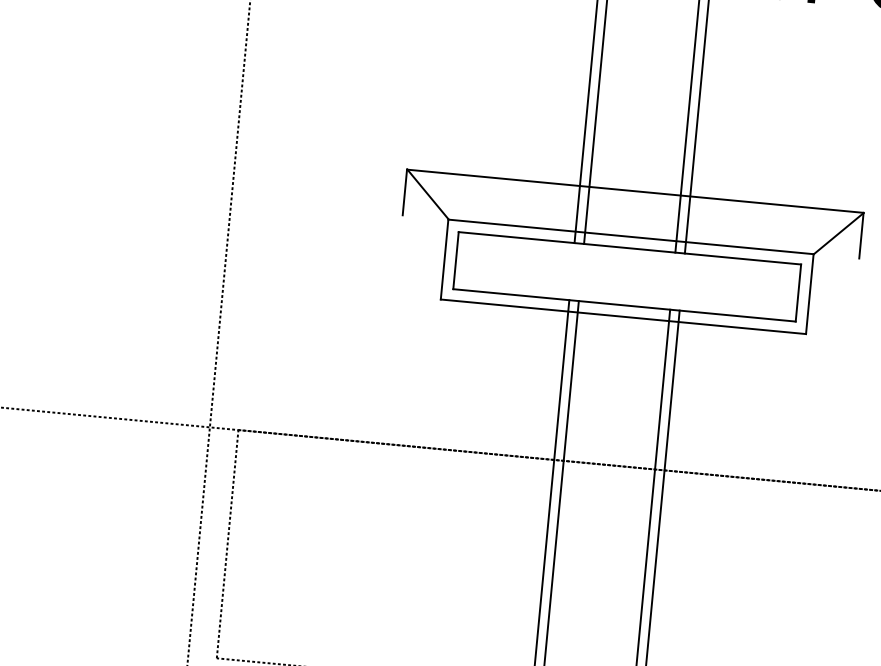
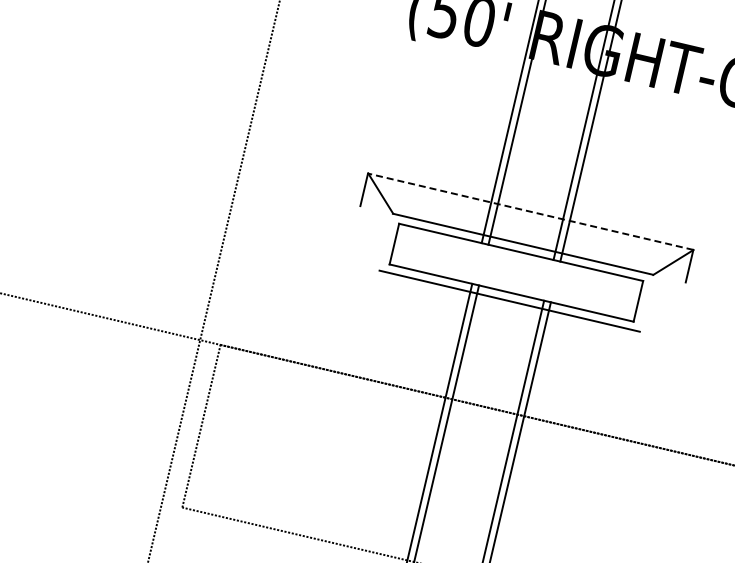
line: (634, 190) -> (530, 211), solid -> dashed
line: (443, 258) -> (385, 241), removed
line: (809, 293) -> (646, 302), removed

